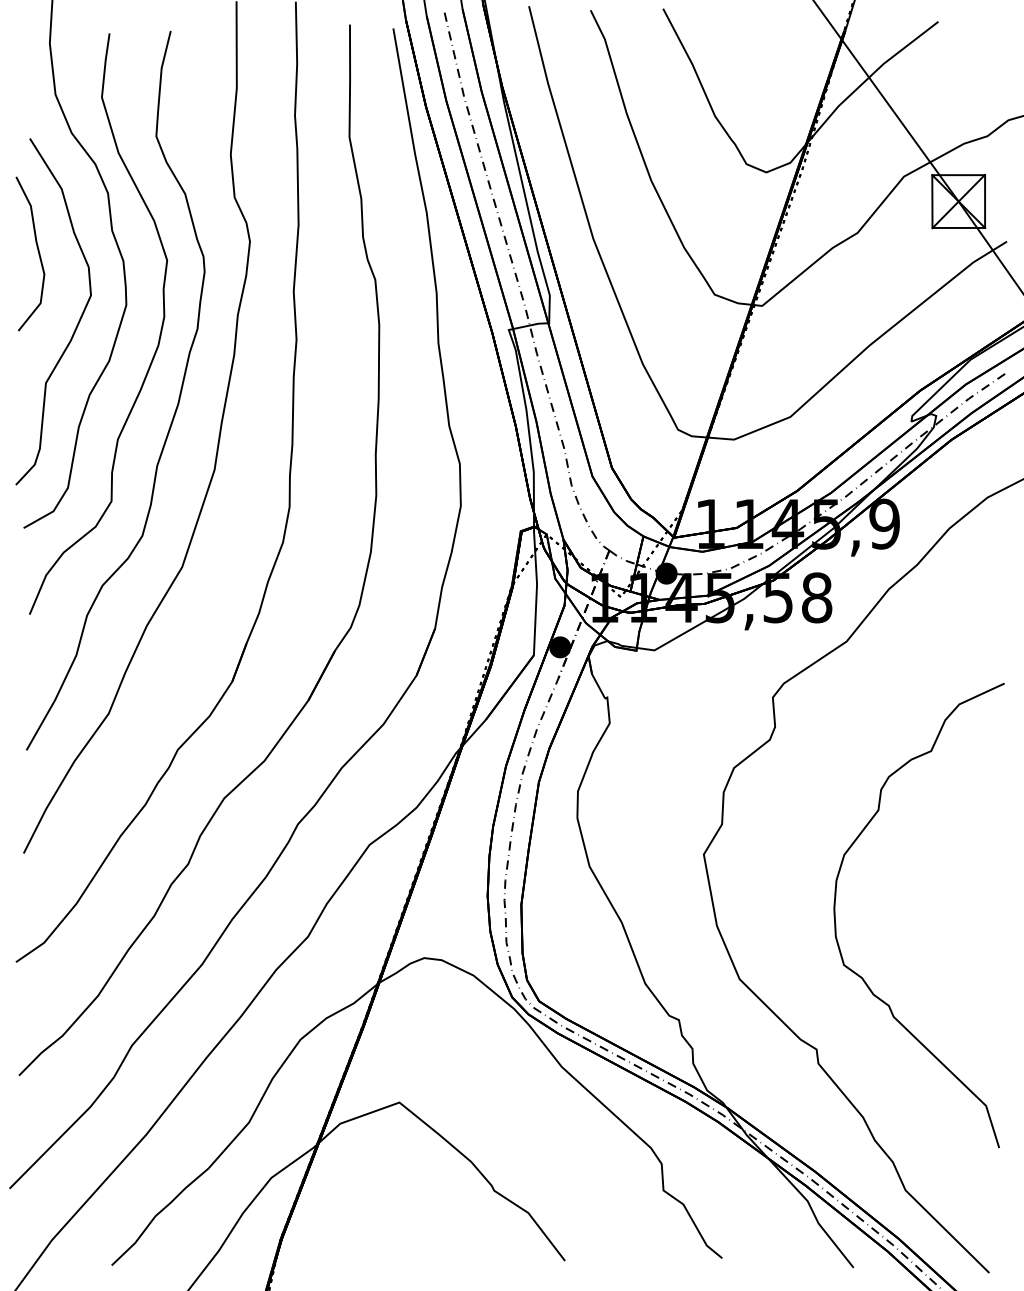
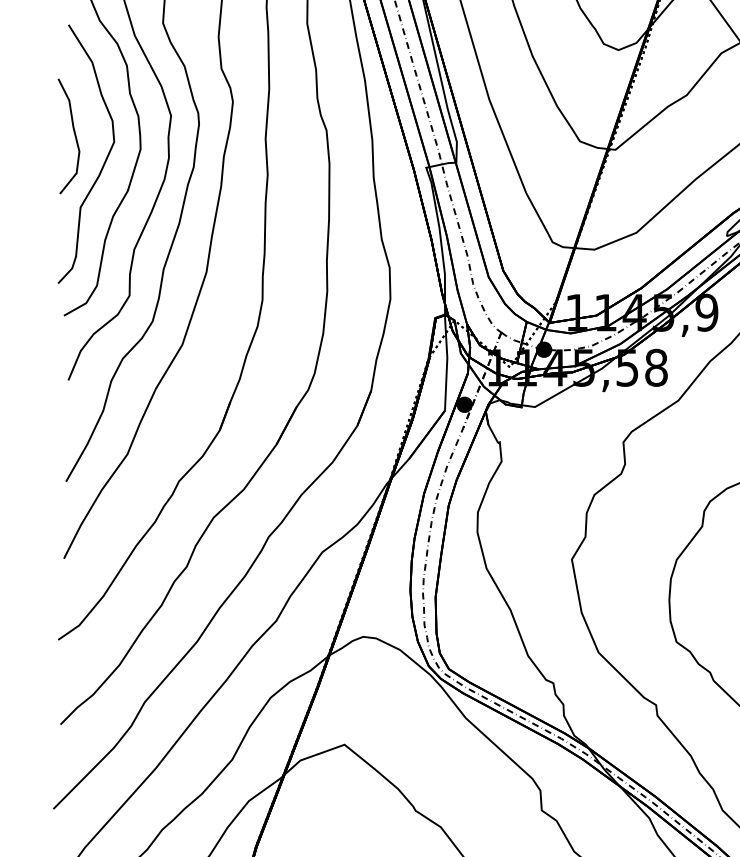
curve: (37, 251) -> (74, 134), moved

